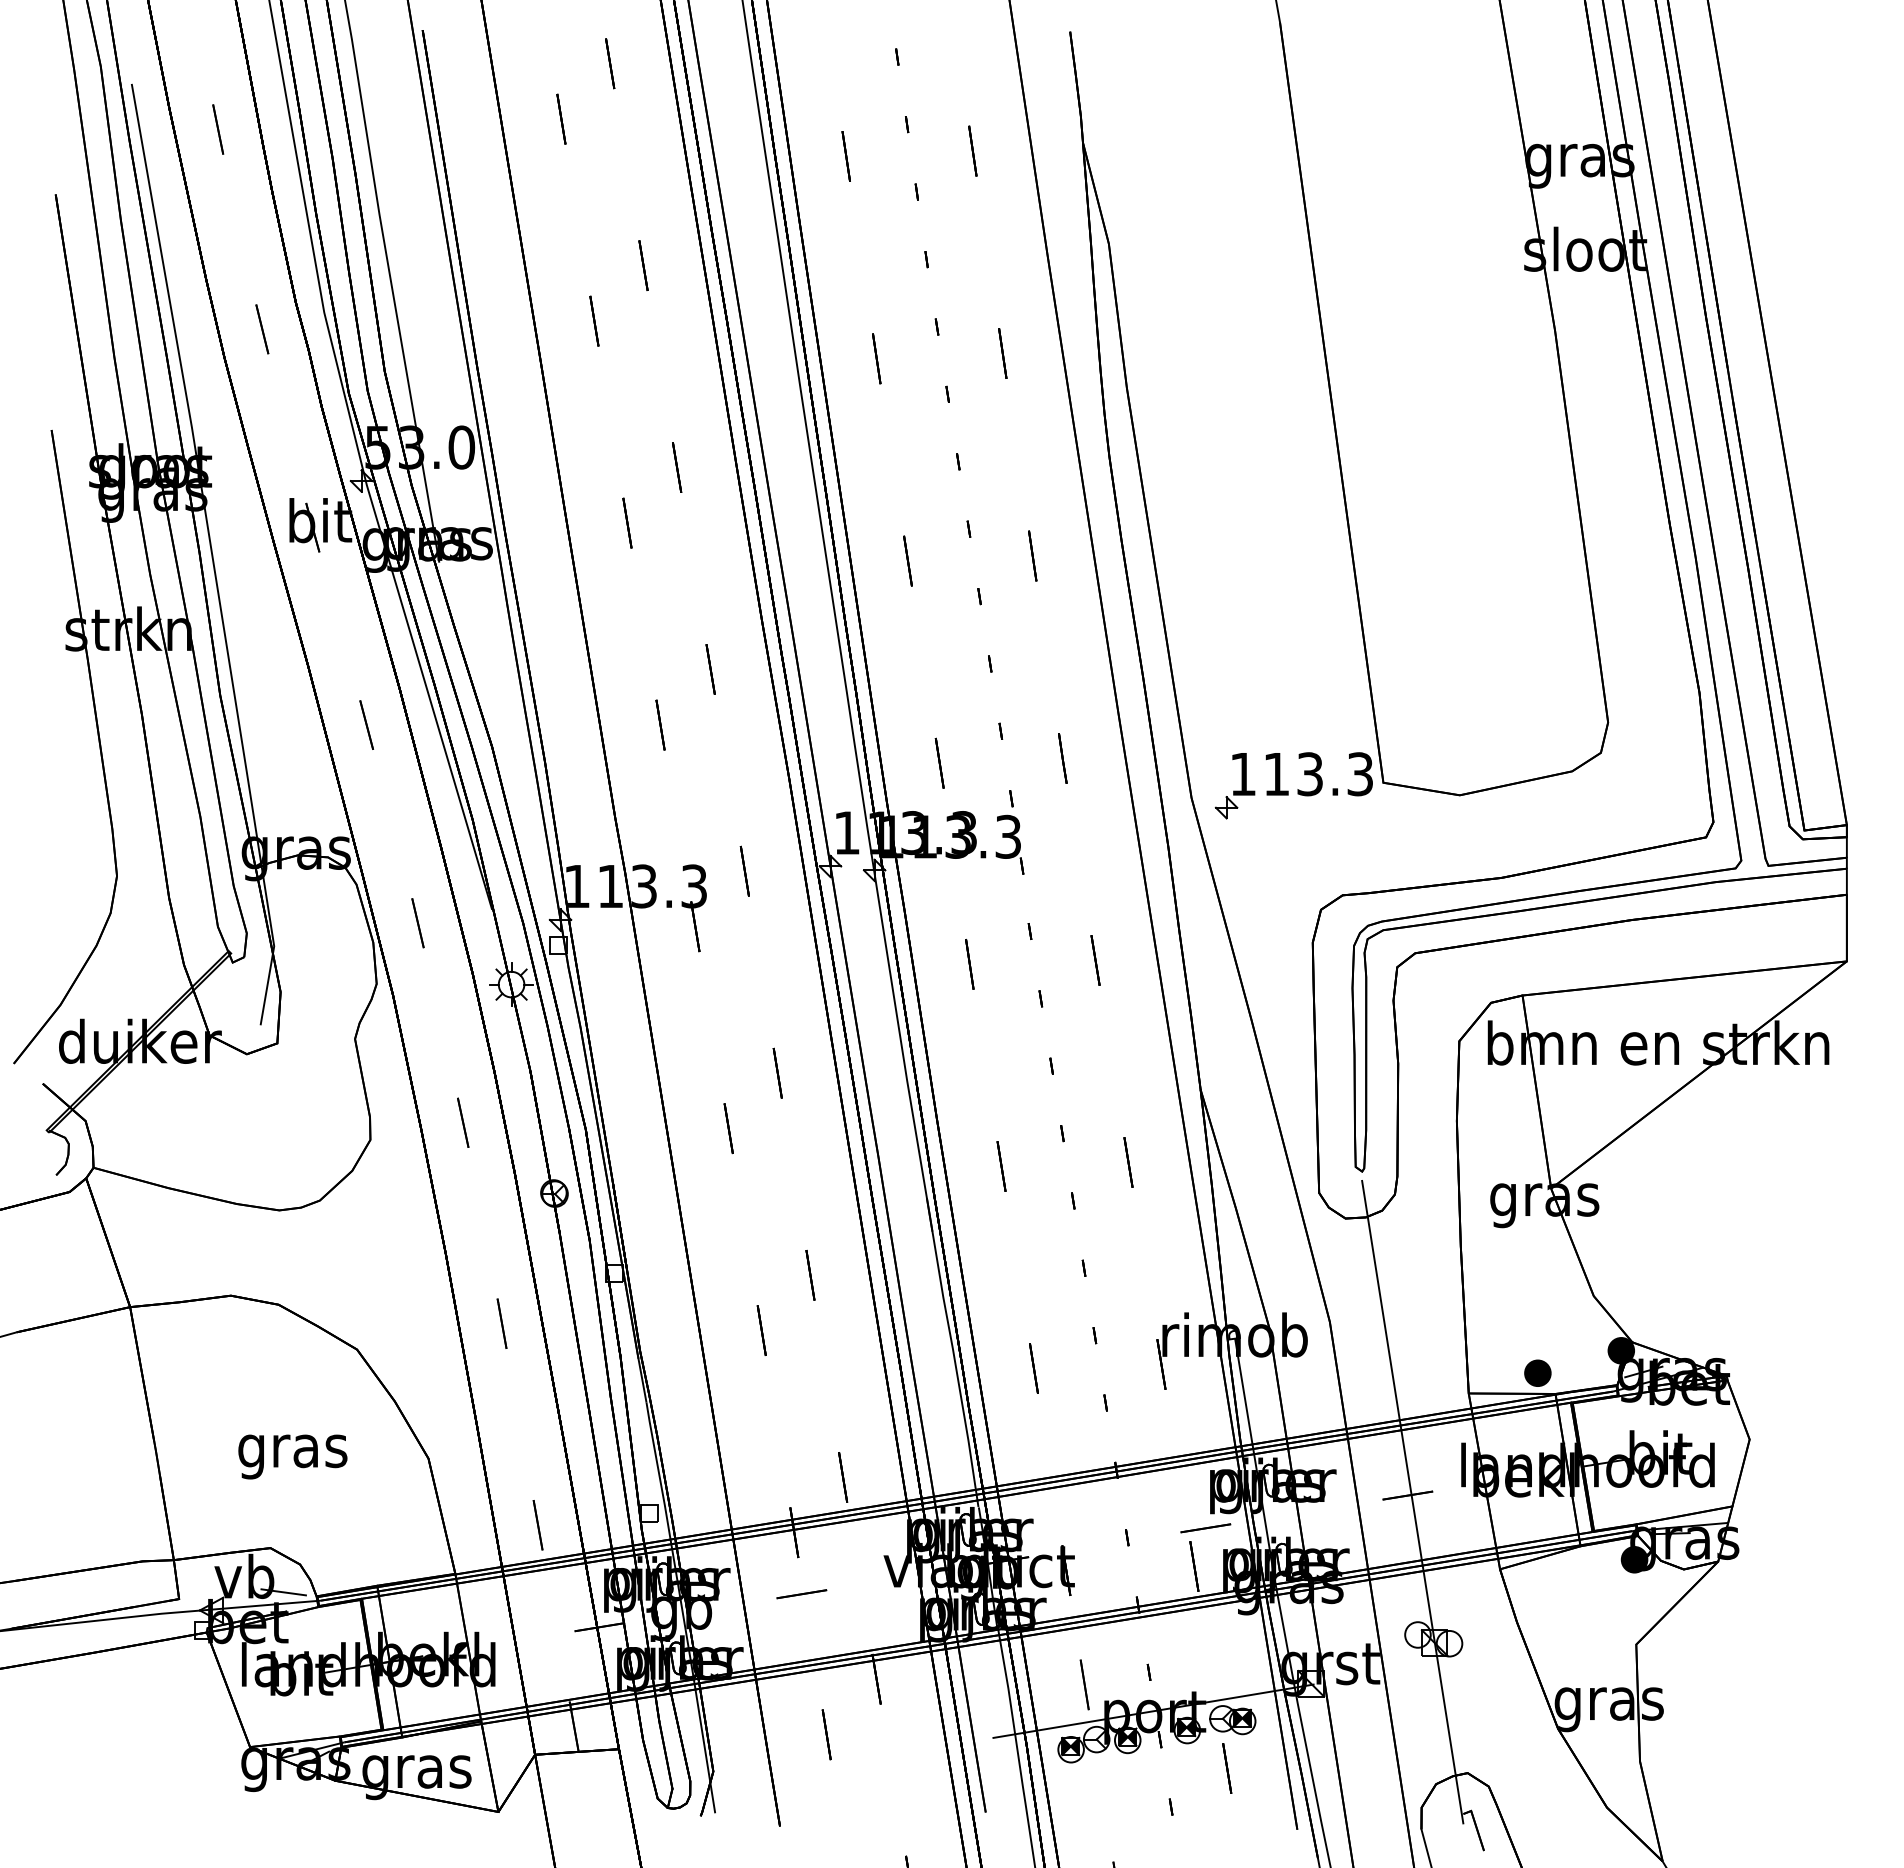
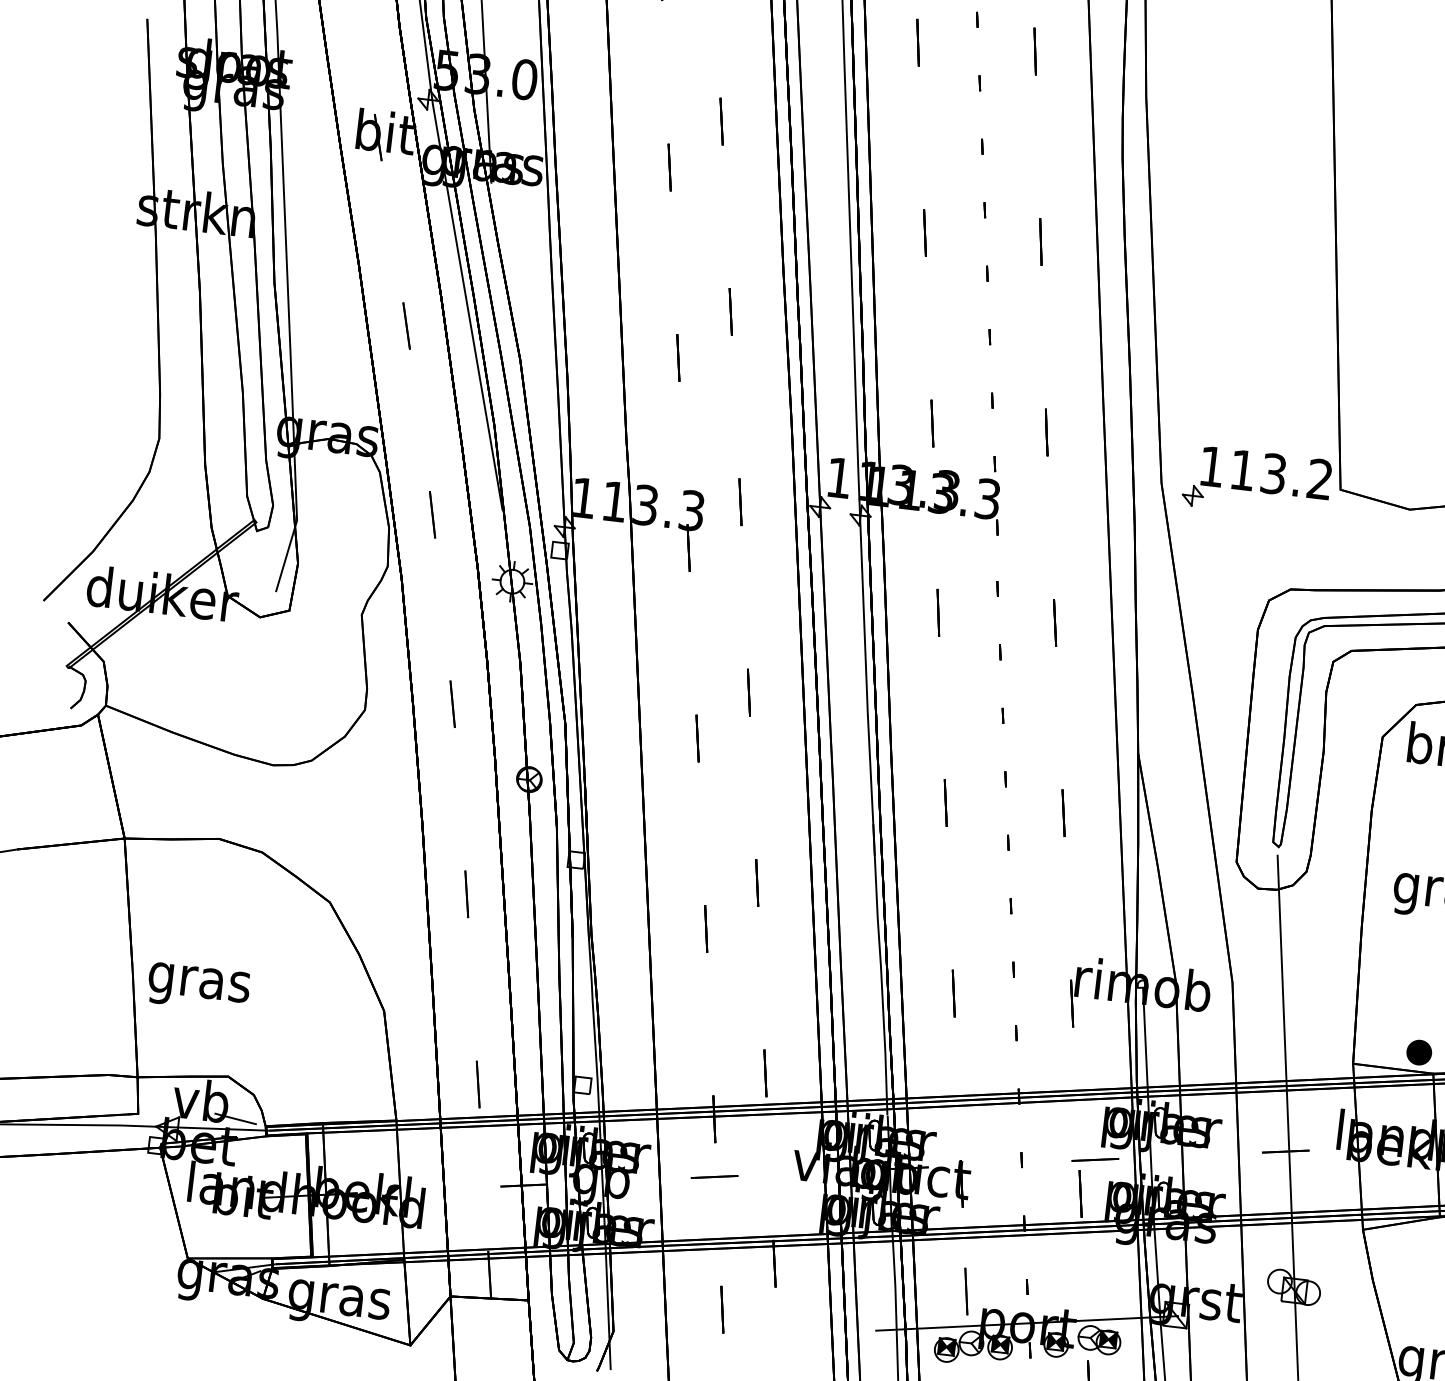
text: (1359, 774) -> (1319, 479), 113.3 -> 113.2
text: (292, 1456) -> (198, 987), moved

